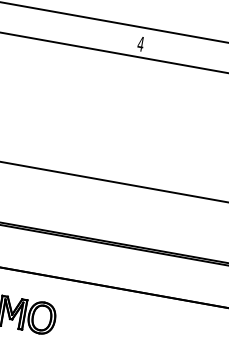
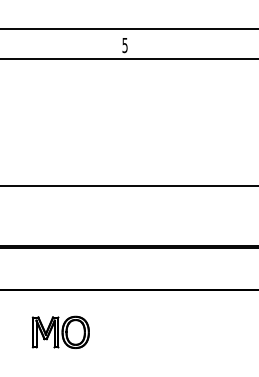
text: (140, 44) -> (124, 45), 4 -> 5

